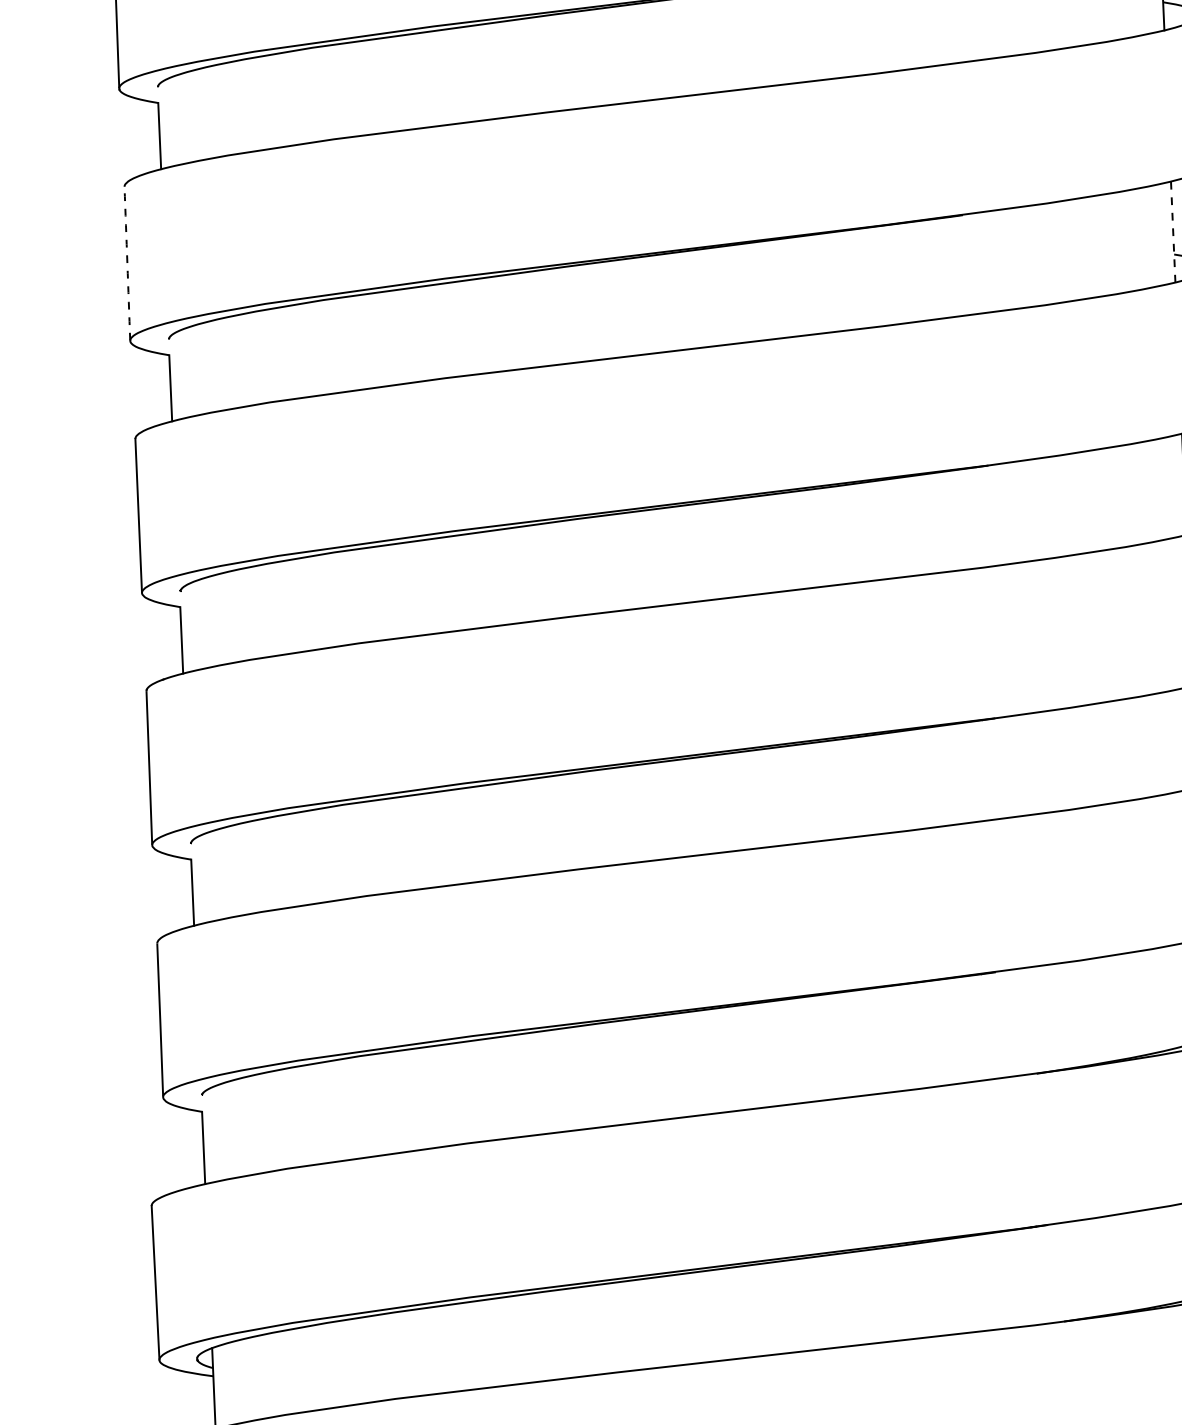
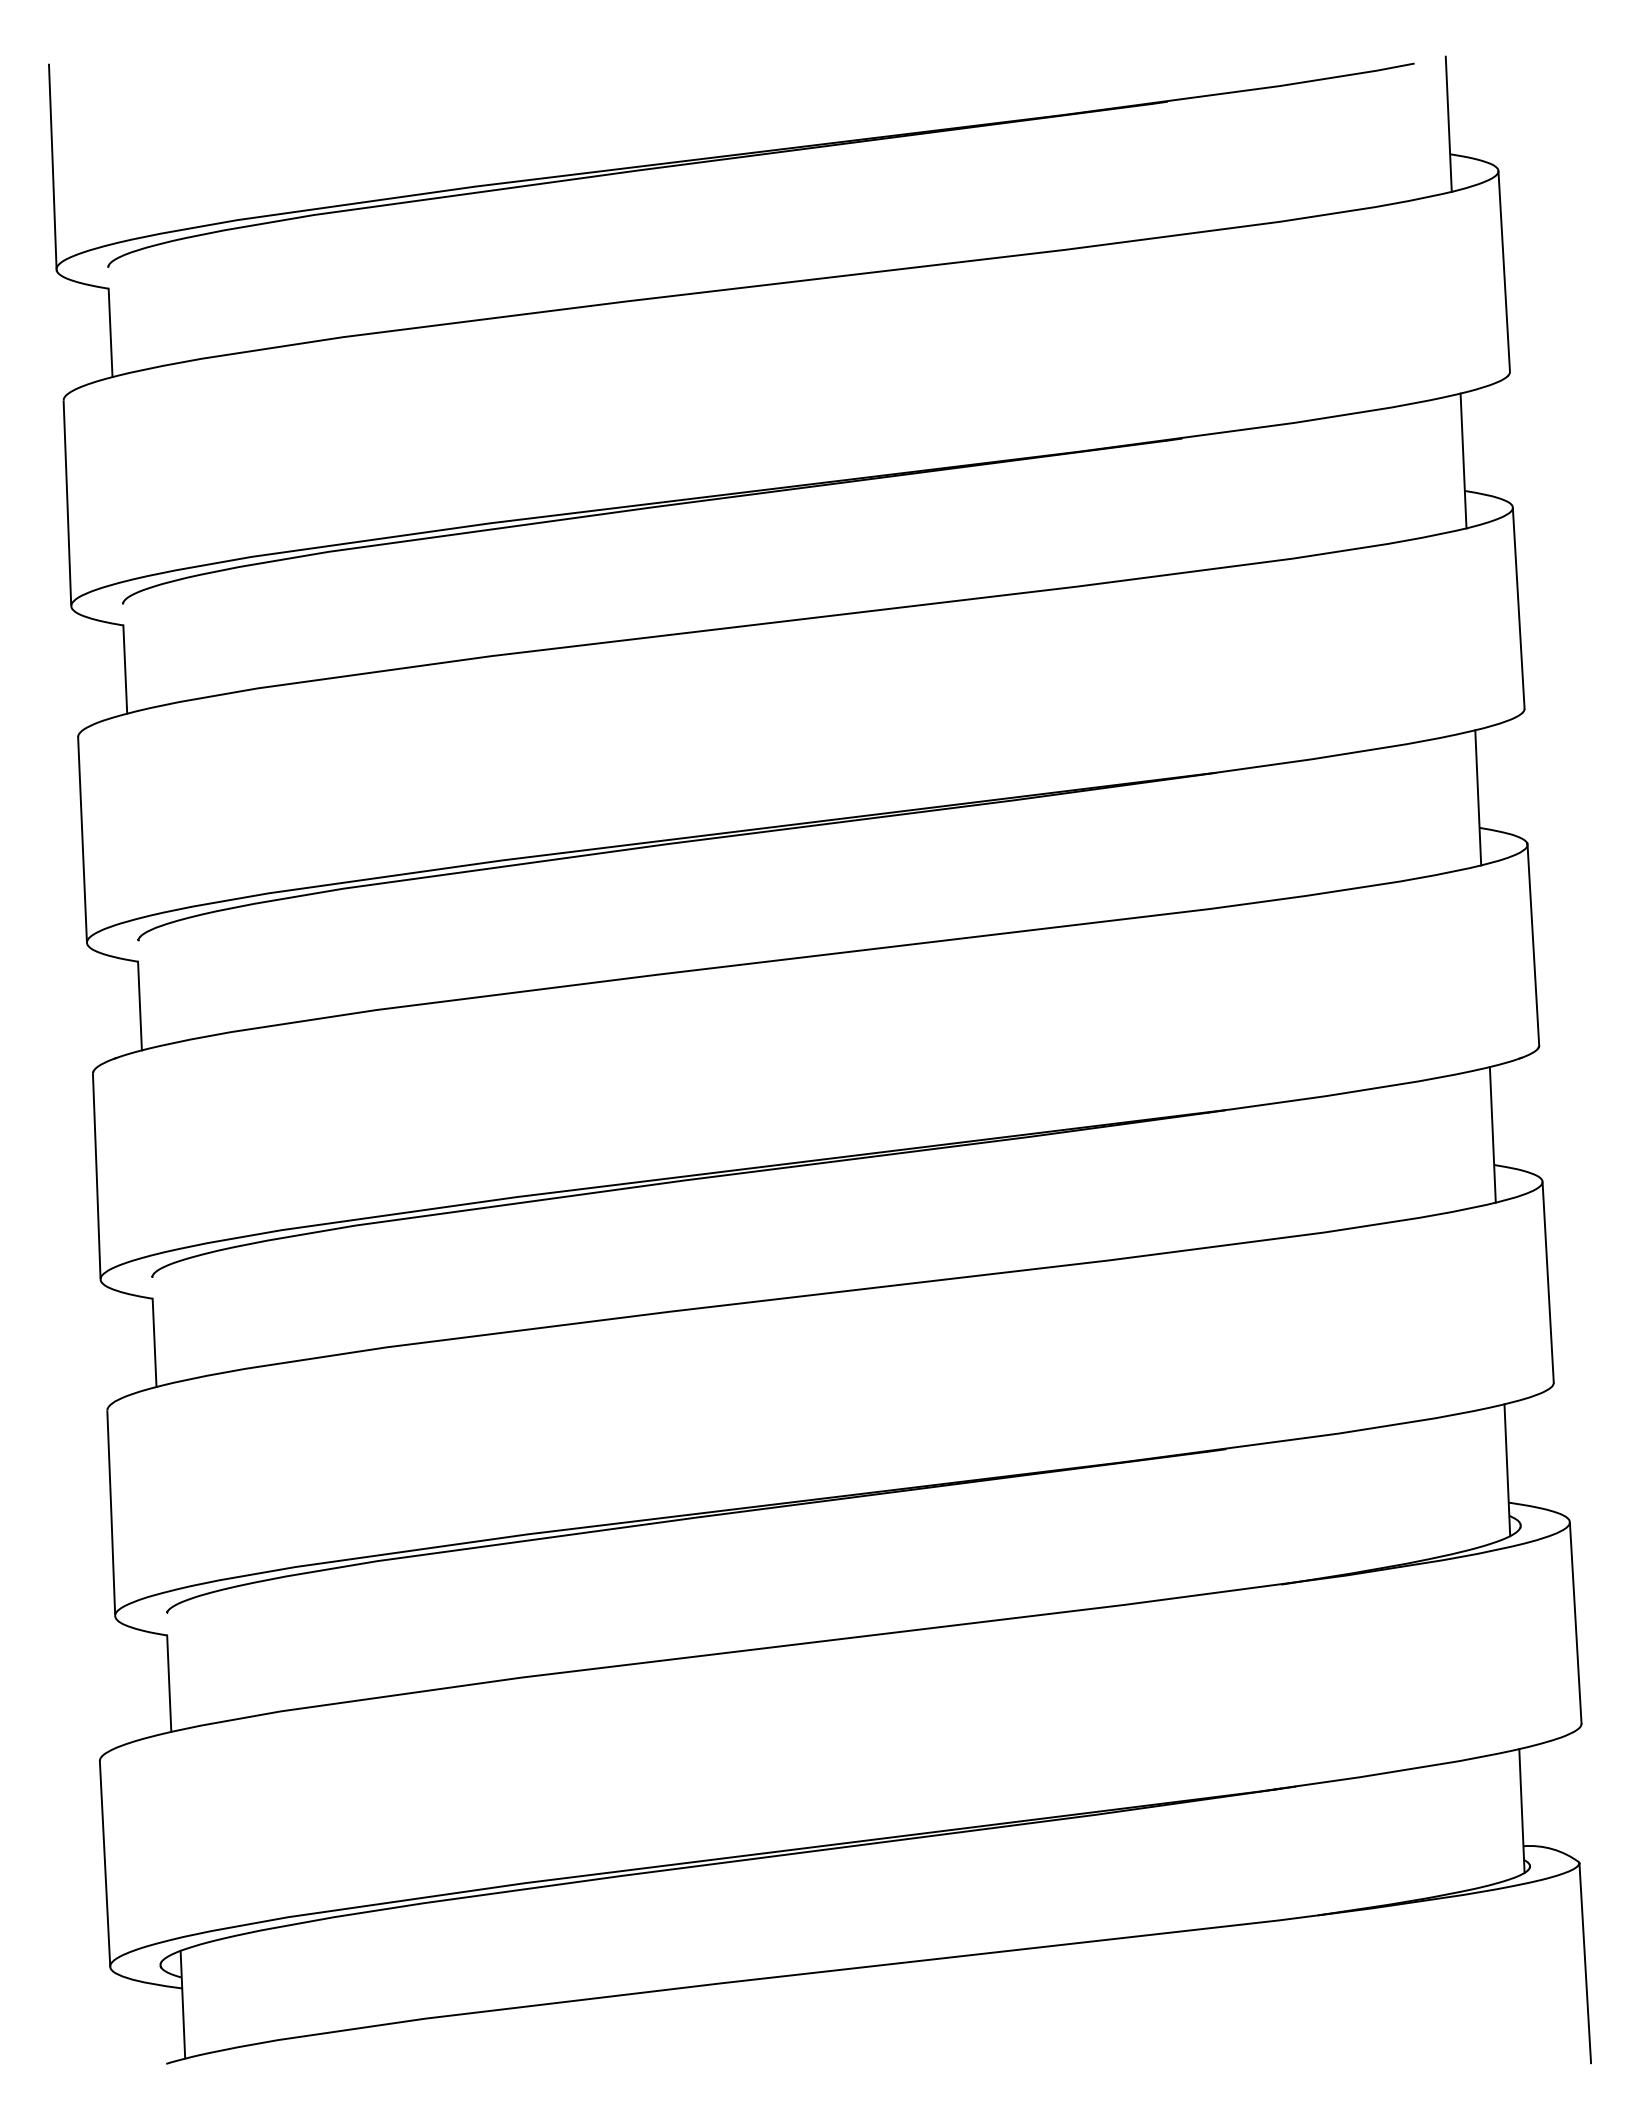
line: (1173, 231) -> (1463, 460), dashed -> solid
arc: (127, 263) -> (67, 503), dashed -> solid

